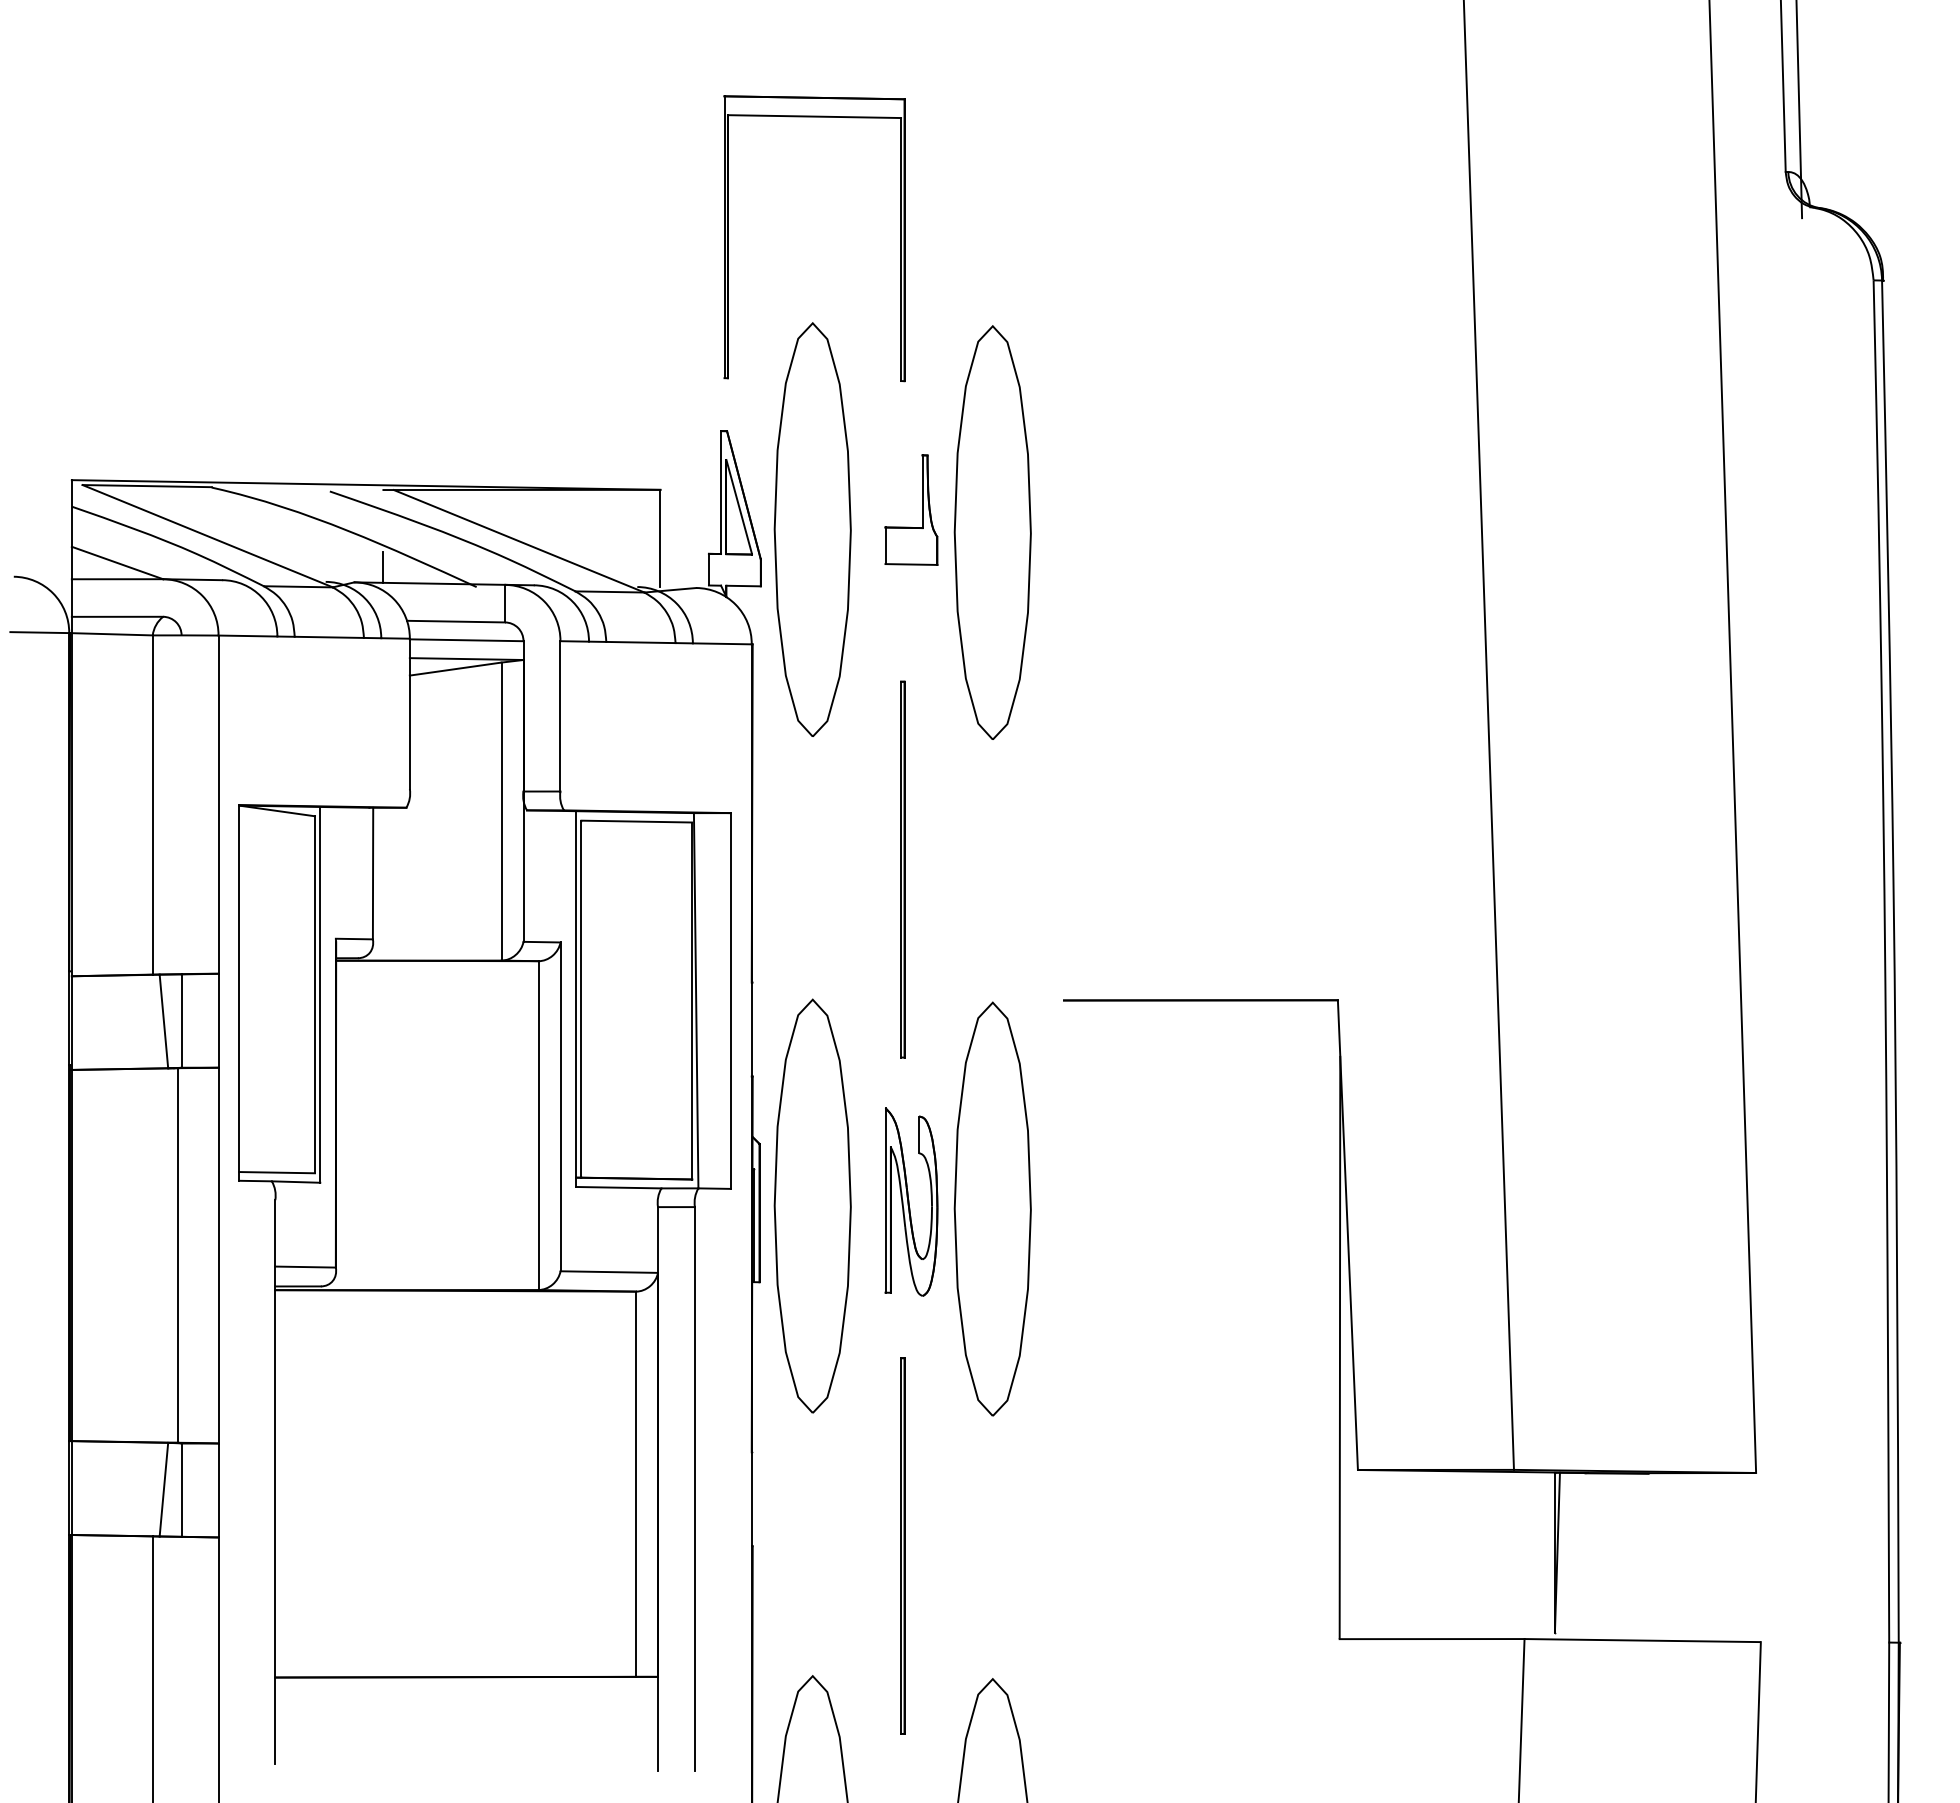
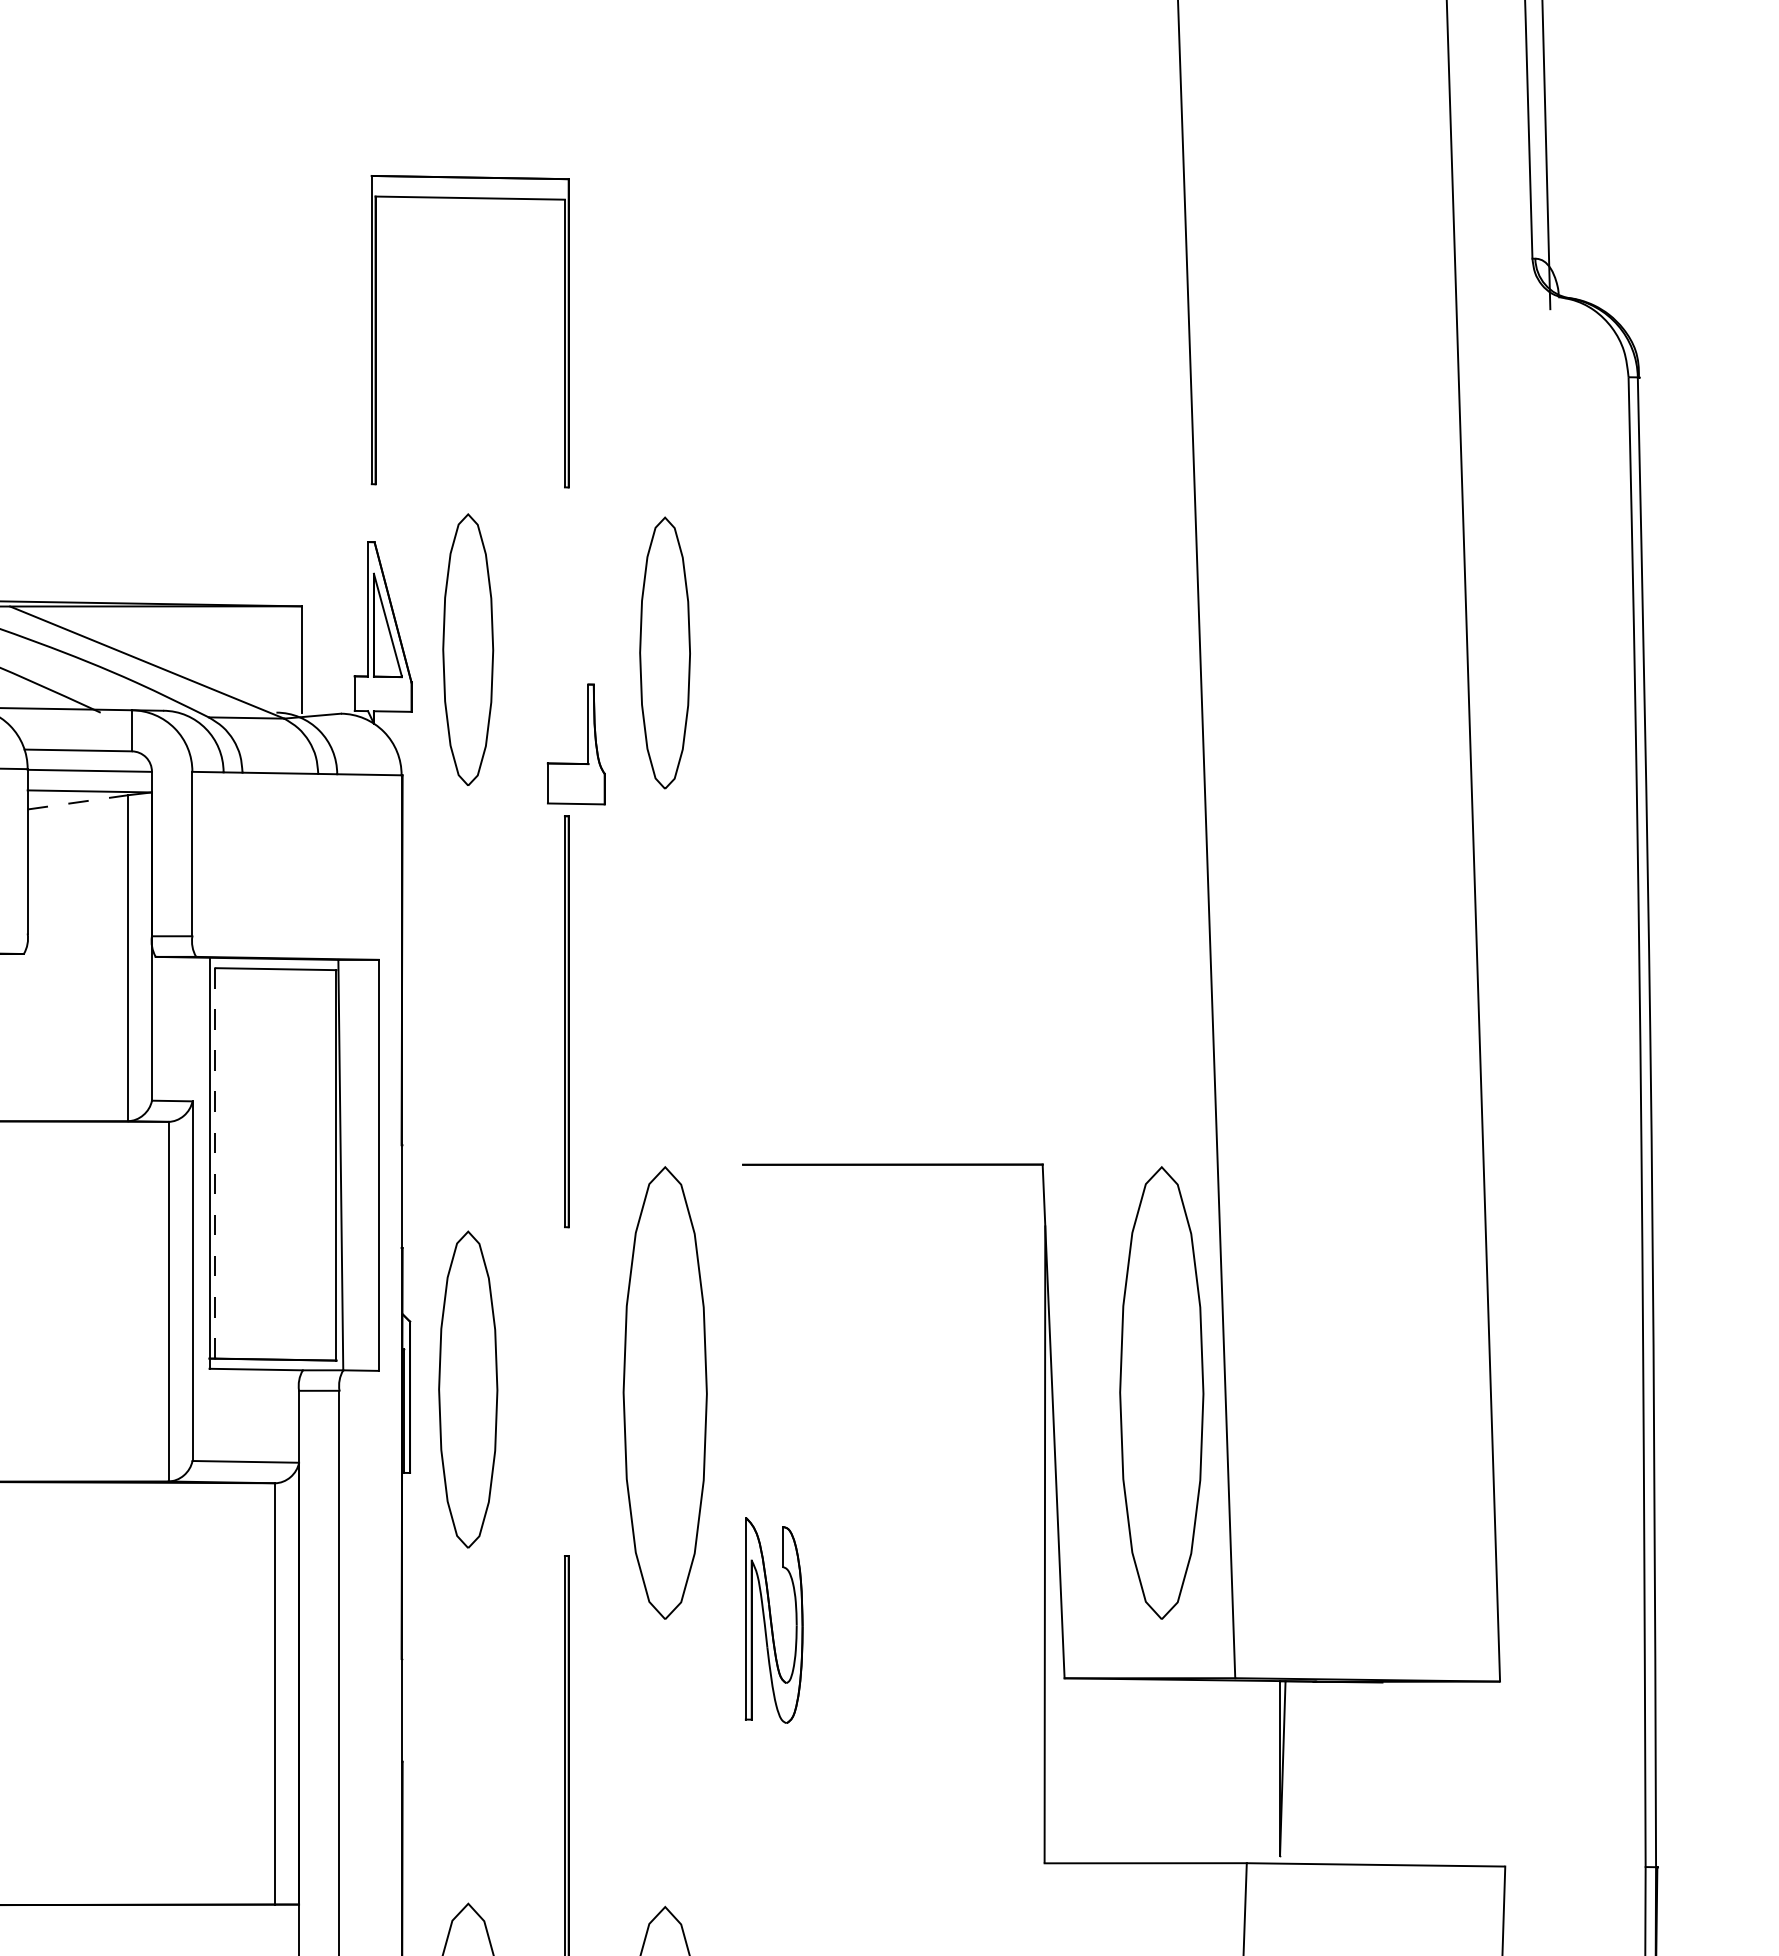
part: (922, 509) -> (588, 743), moved
part: (812, 529) -> (468, 649), size x0.6
part: (992, 532) -> (664, 652), size x0.6
line: (456, 669) -> (78, 802), solid -> dashed
line: (581, 999) -> (215, 1163), solid -> dashed
part: (911, 1201) -> (774, 1619), moved
part: (812, 1205) -> (468, 1389), size x0.7
part: (1446, 1208) -> (1161, 1392), added

